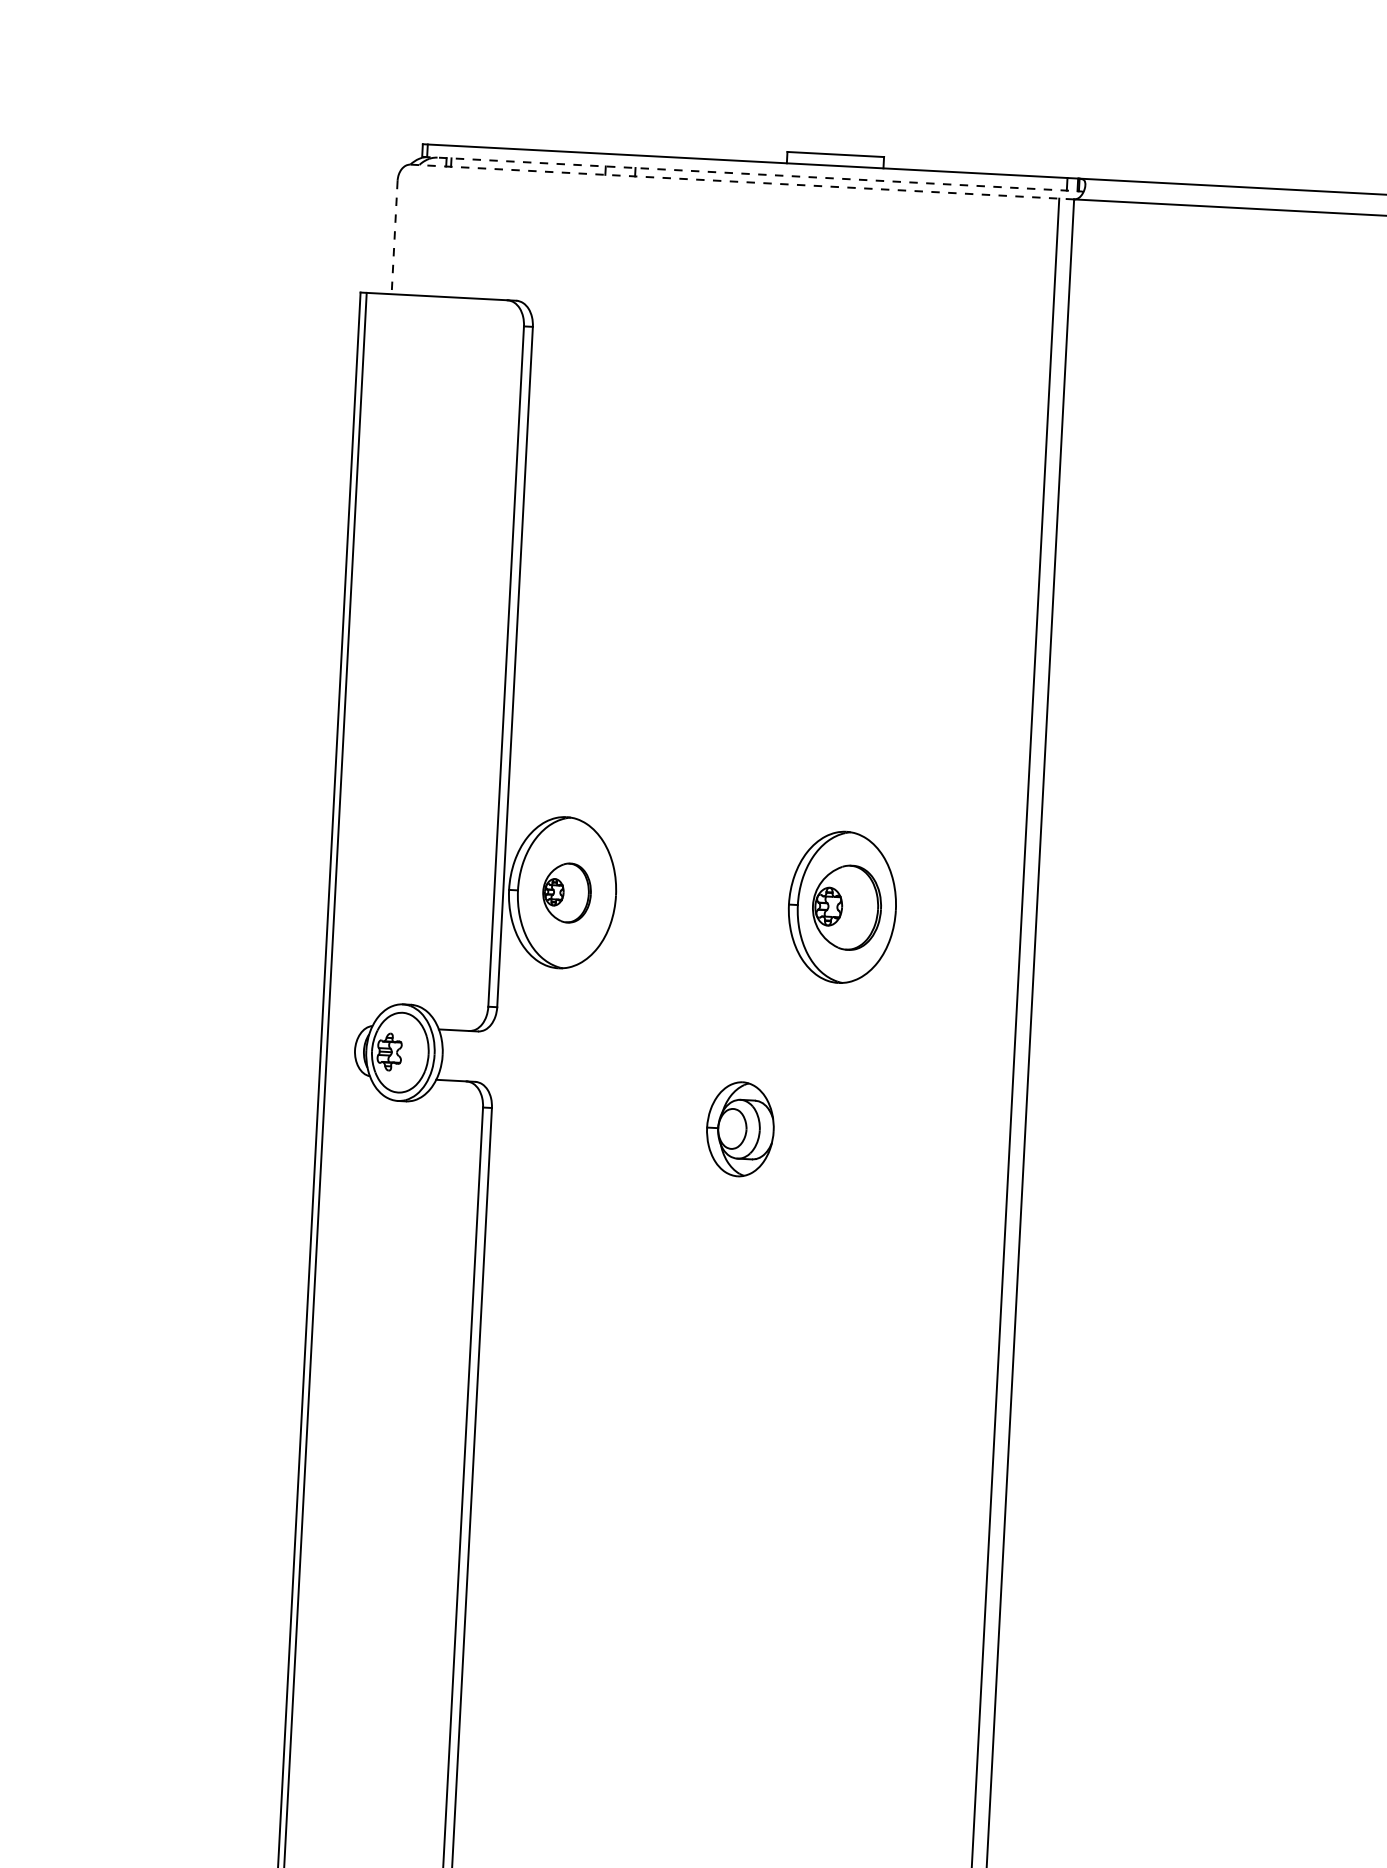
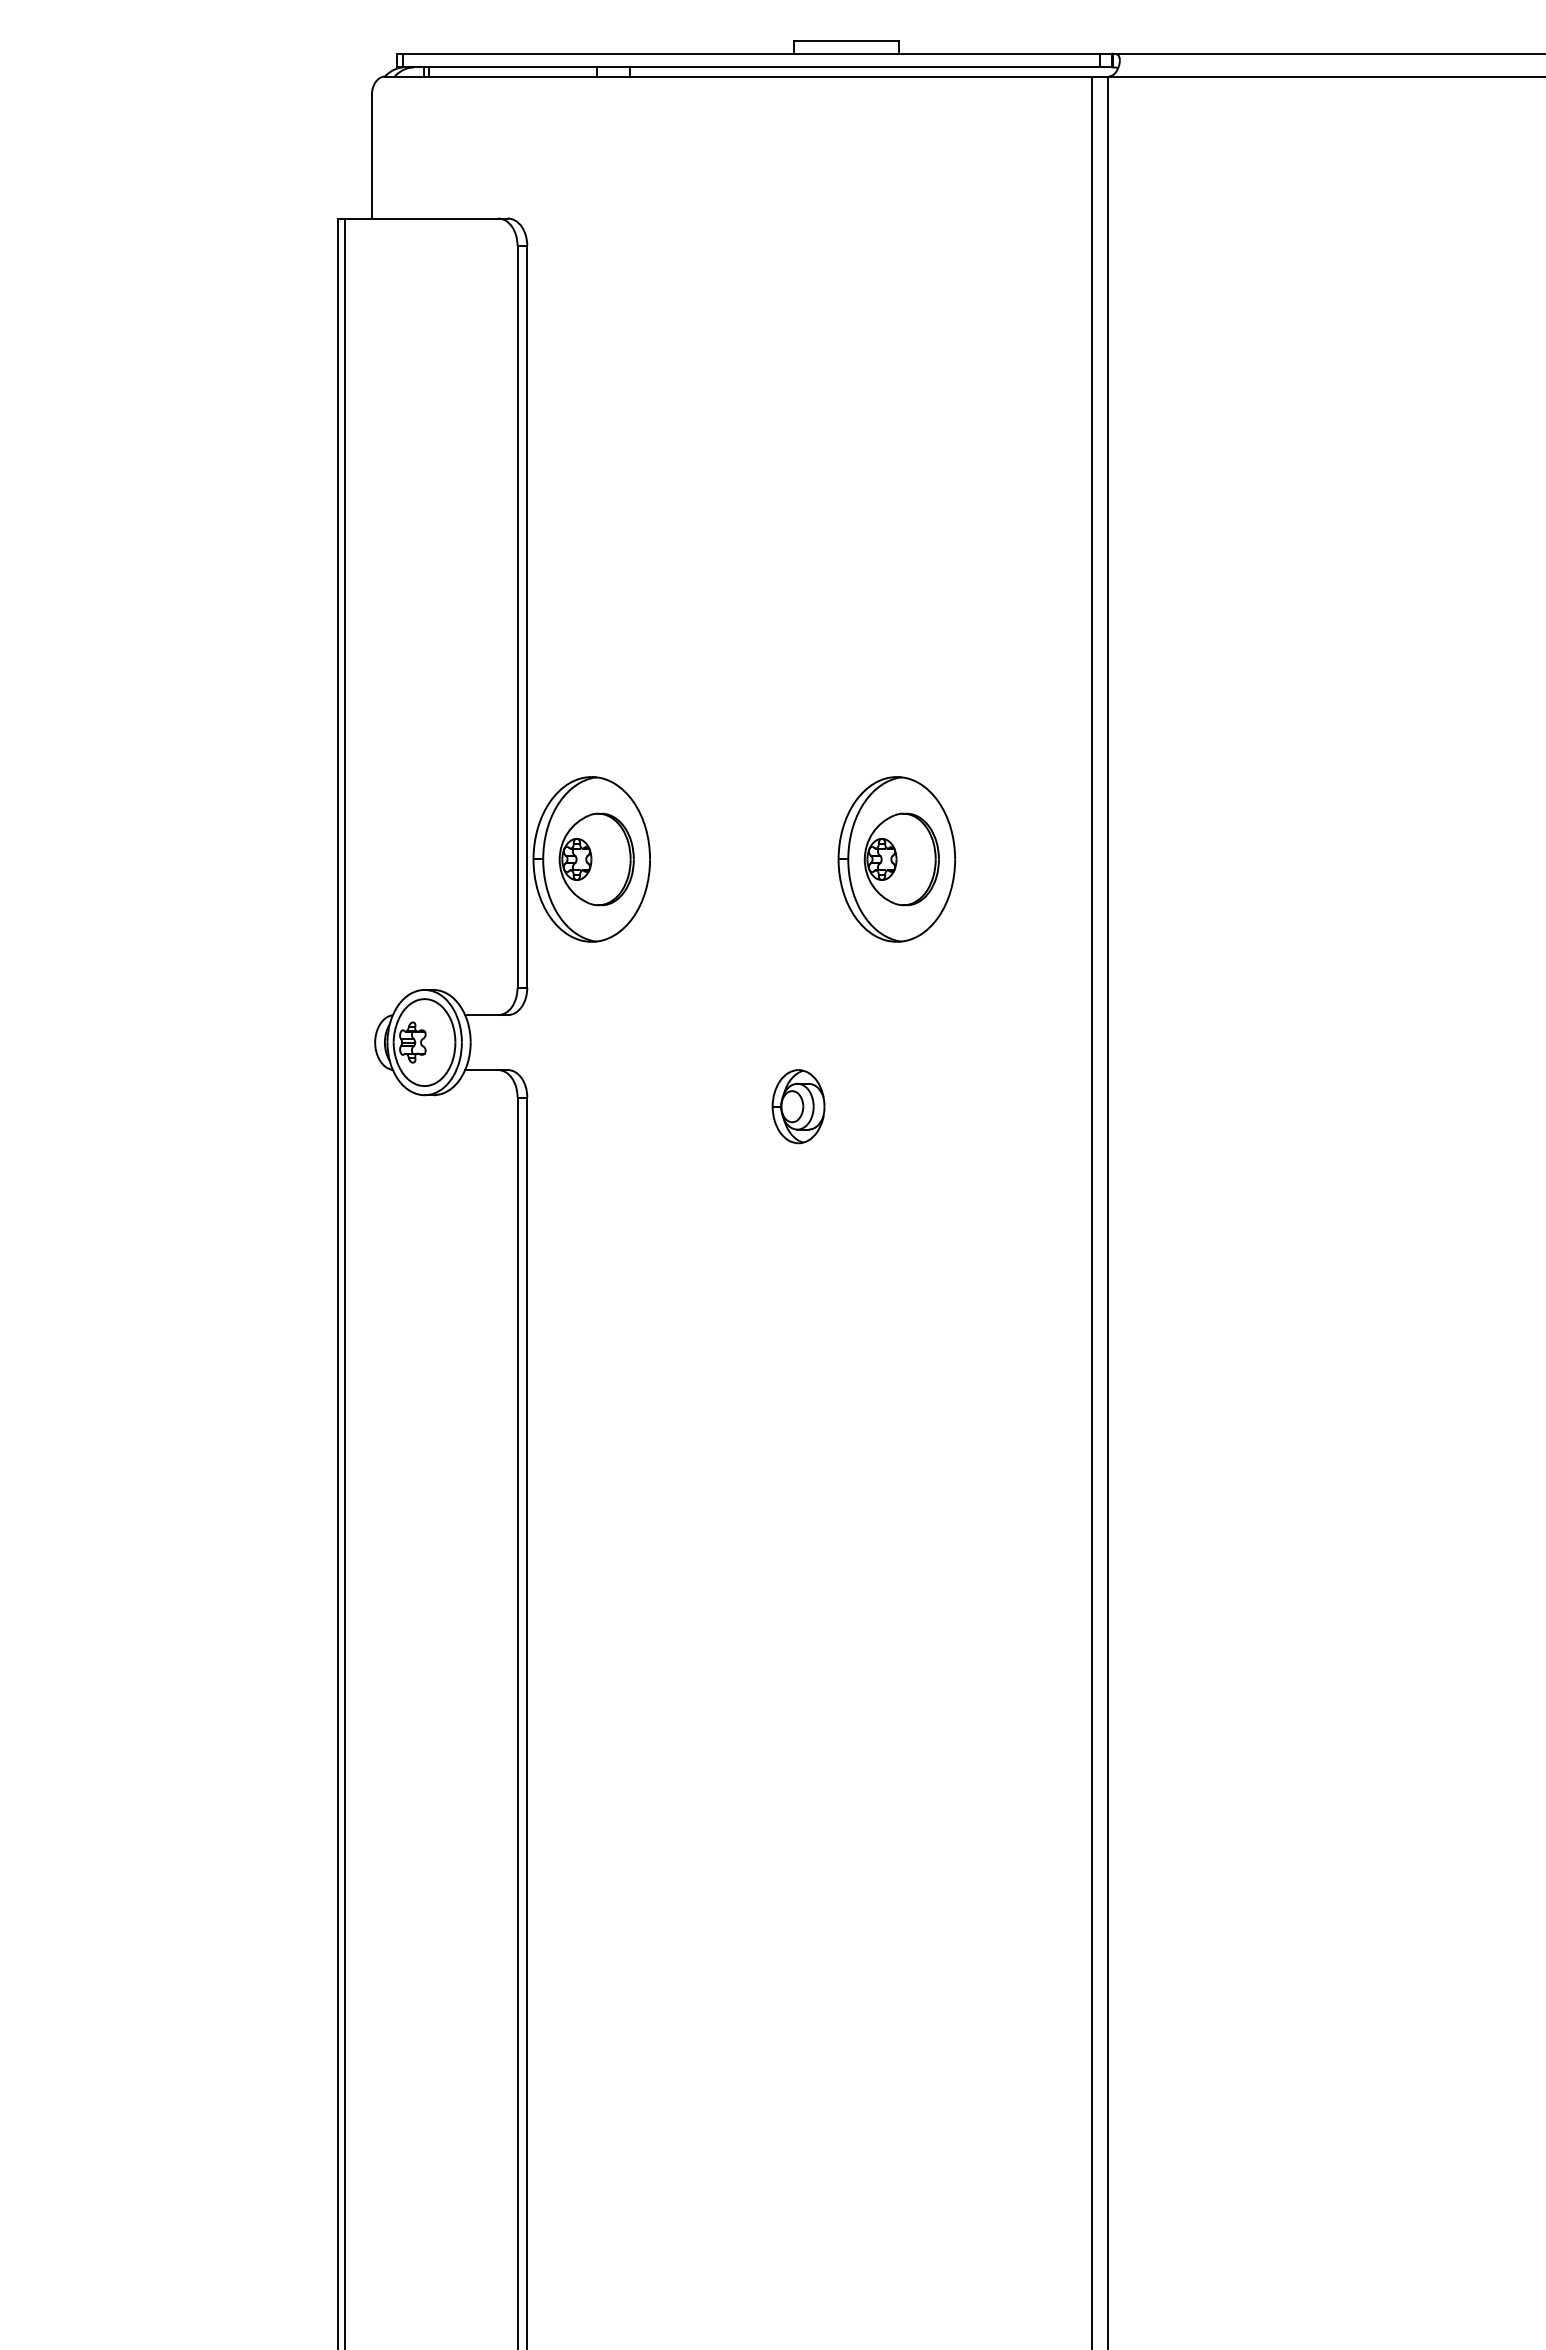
line: (750, 174) -> (755, 67), dashed -> solid
line: (742, 181) -> (746, 76), dashed -> solid
line: (394, 237) -> (371, 156), dashed -> solid
part: (566, 892) -> (596, 859), size x1.43
part: (740, 1129) -> (798, 1106), size x0.71

